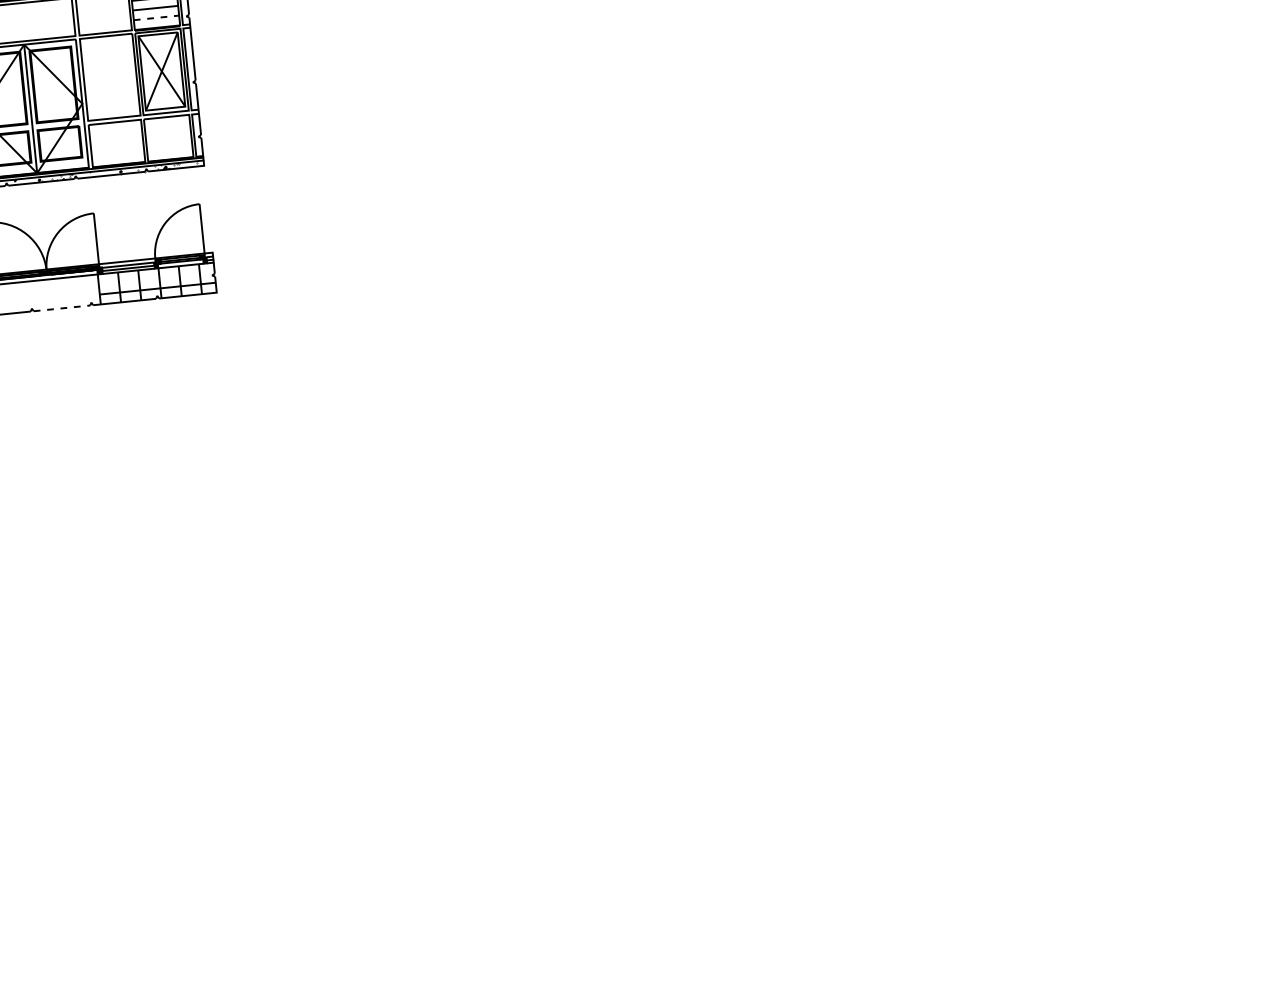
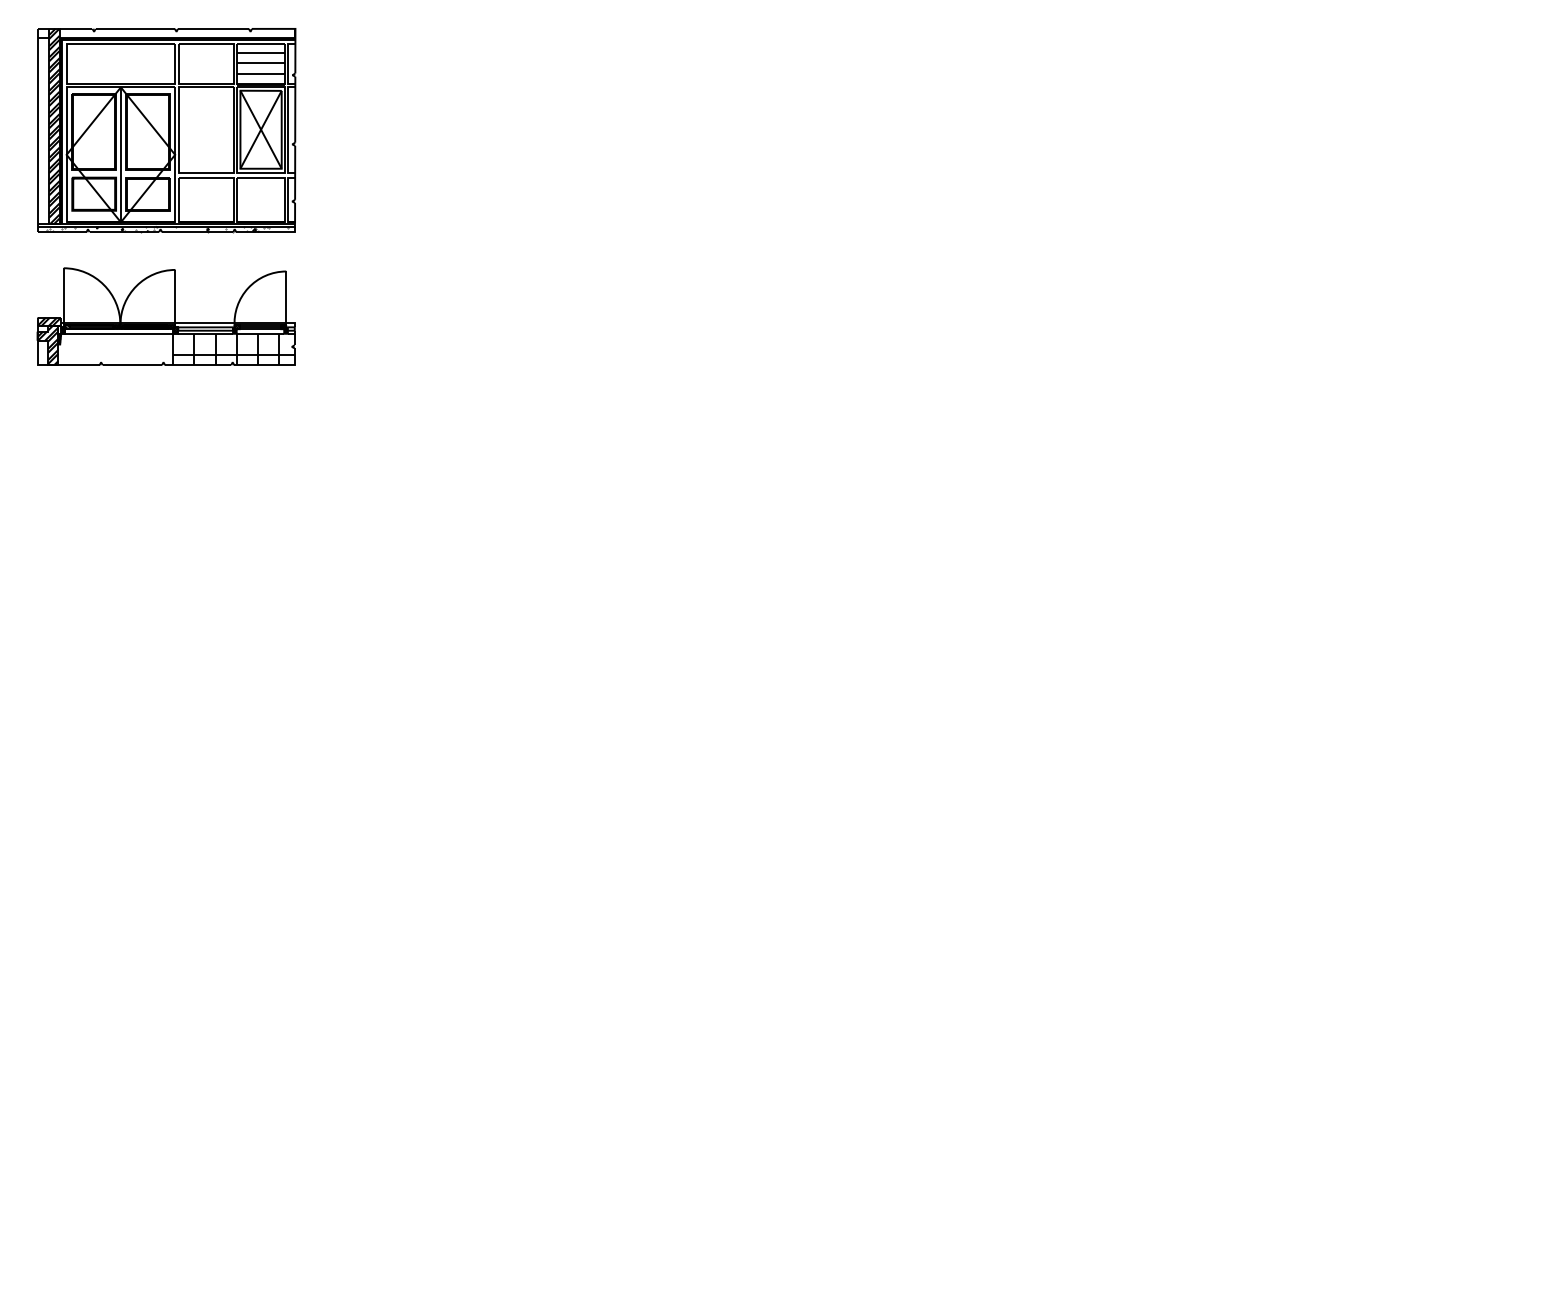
line: (156, 17) -> (261, 73), dashed -> solid
line: (62, 308) -> (132, 365), dashed -> solid

